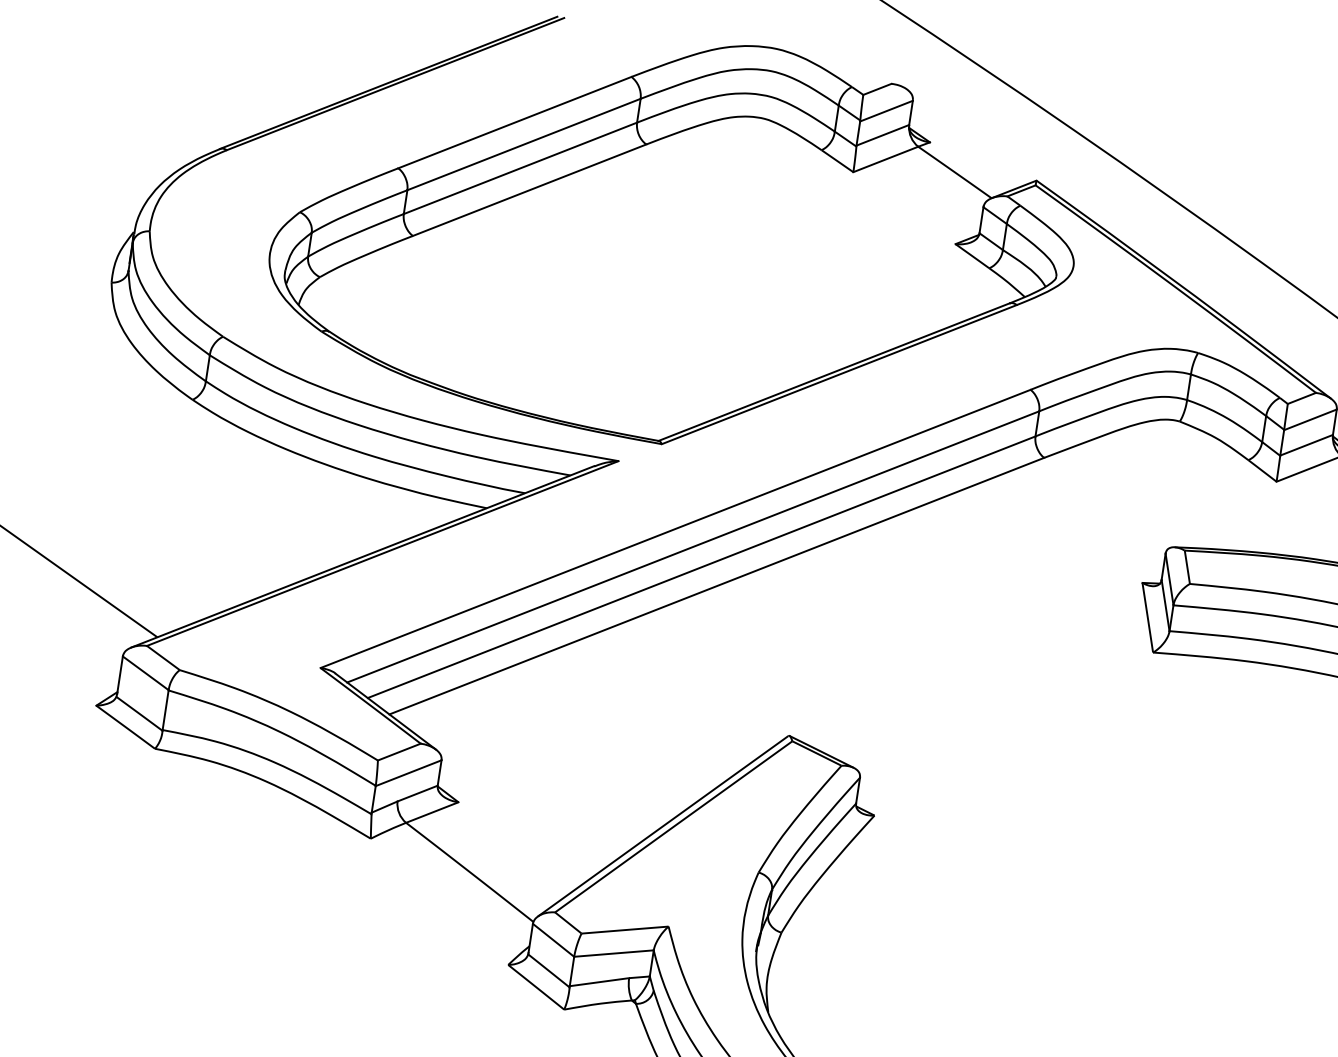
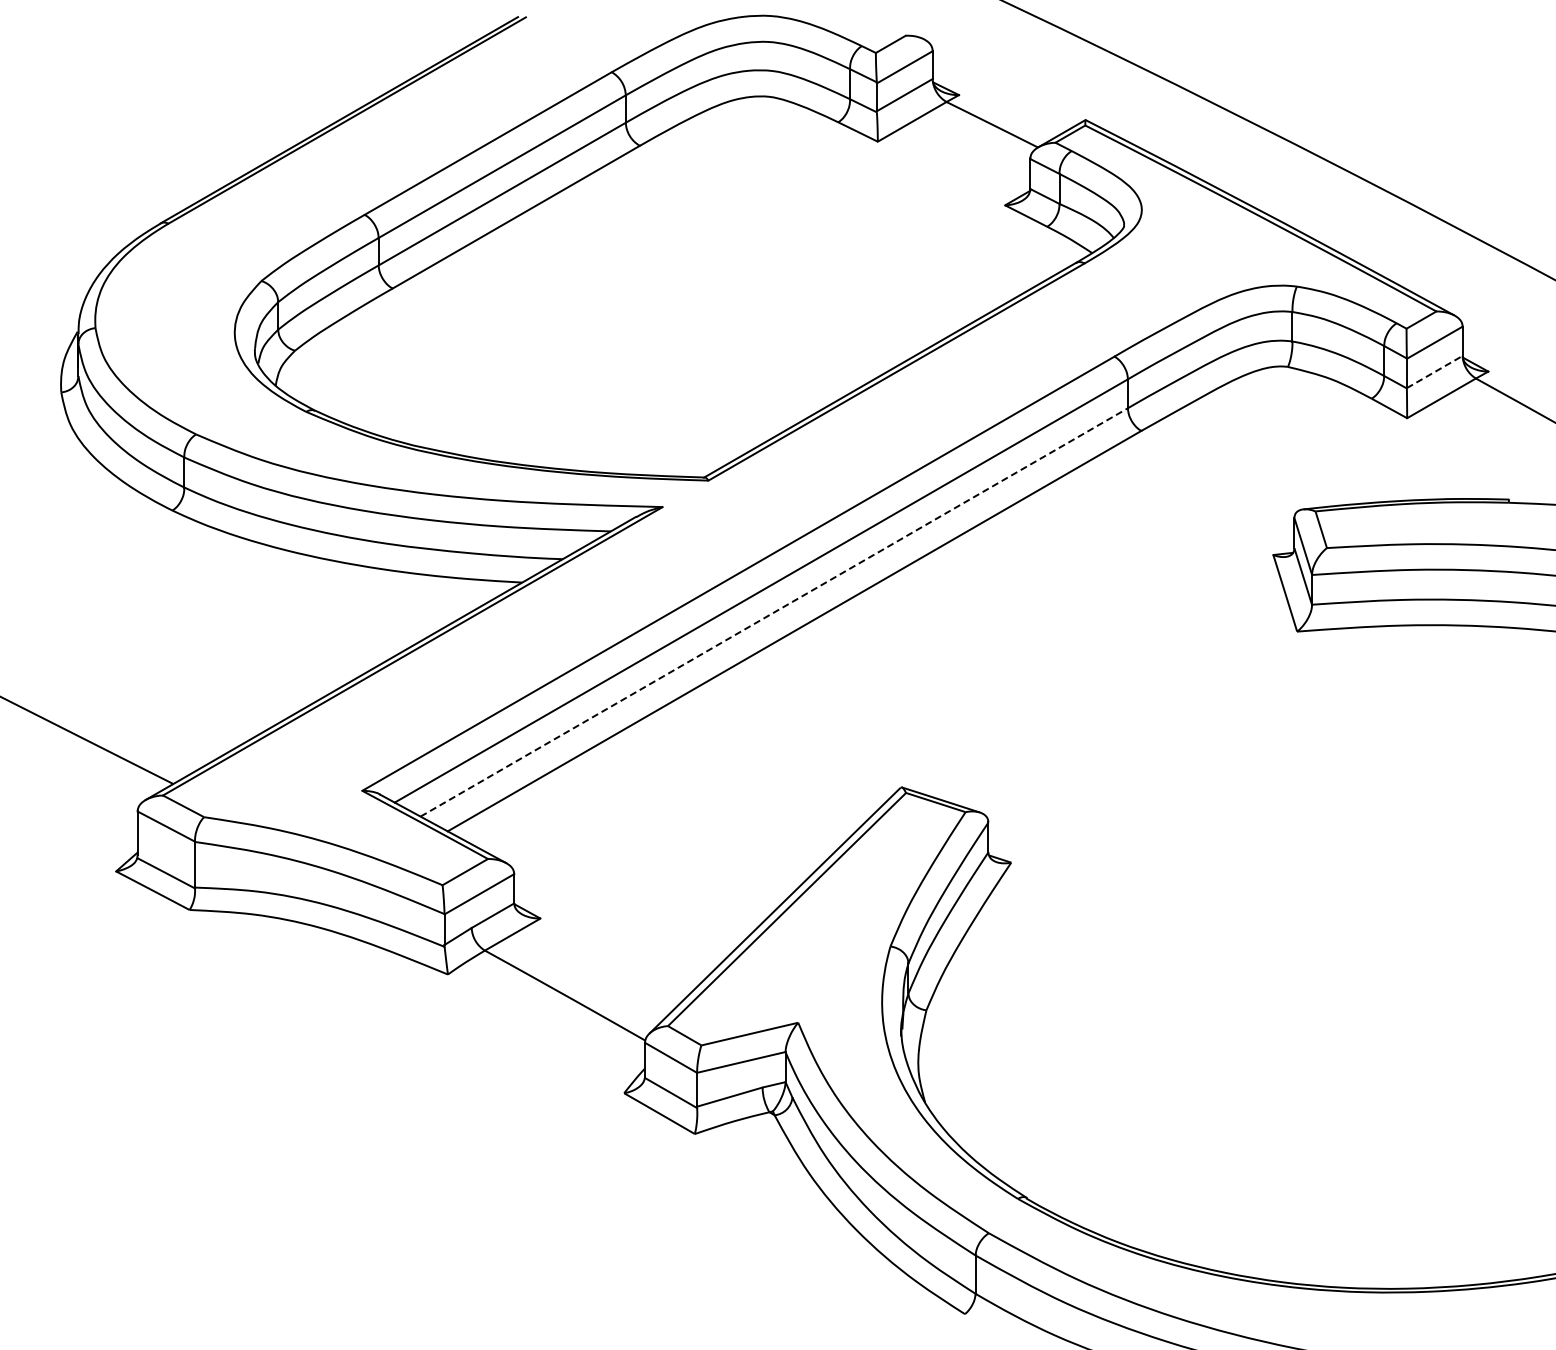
line: (1307, 444) -> (1435, 371), solid -> dashed
line: (701, 567) -> (774, 612), solid -> dashed

